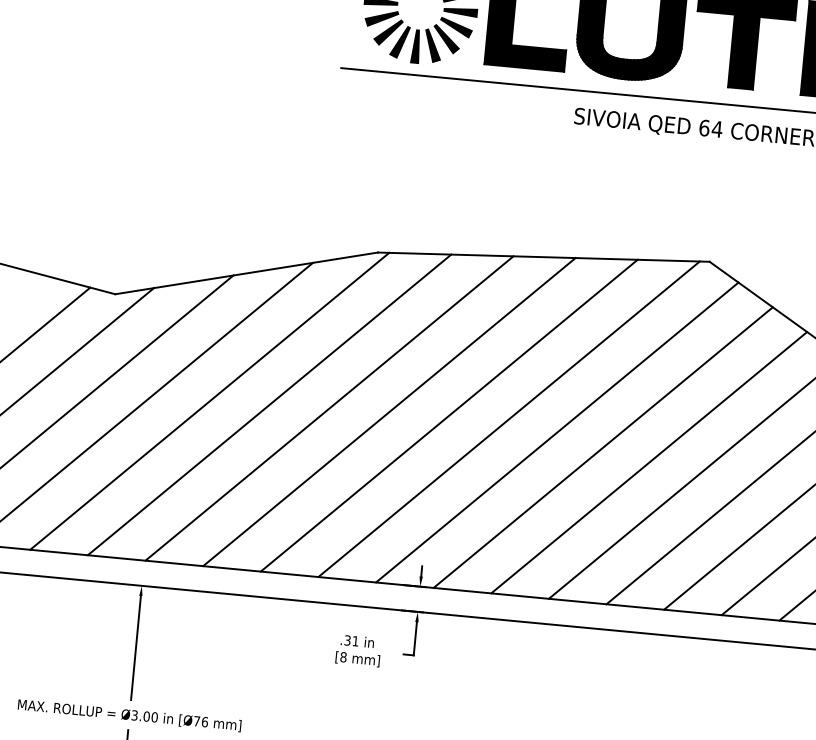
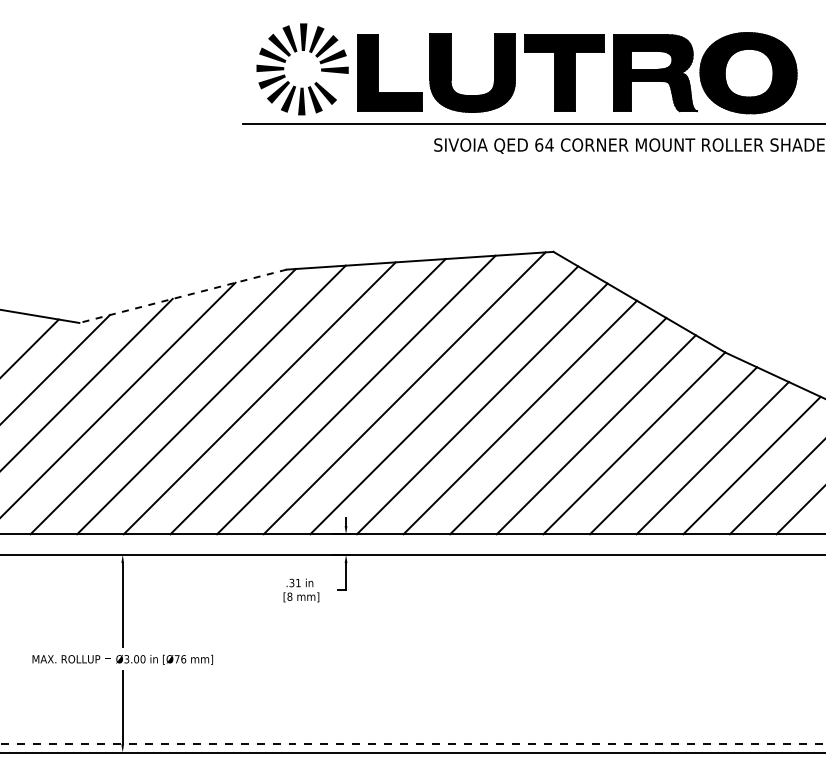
fill: (456, 27) -> (332, 83), removed
line: (245, 273) -> (182, 296), solid -> dashed

